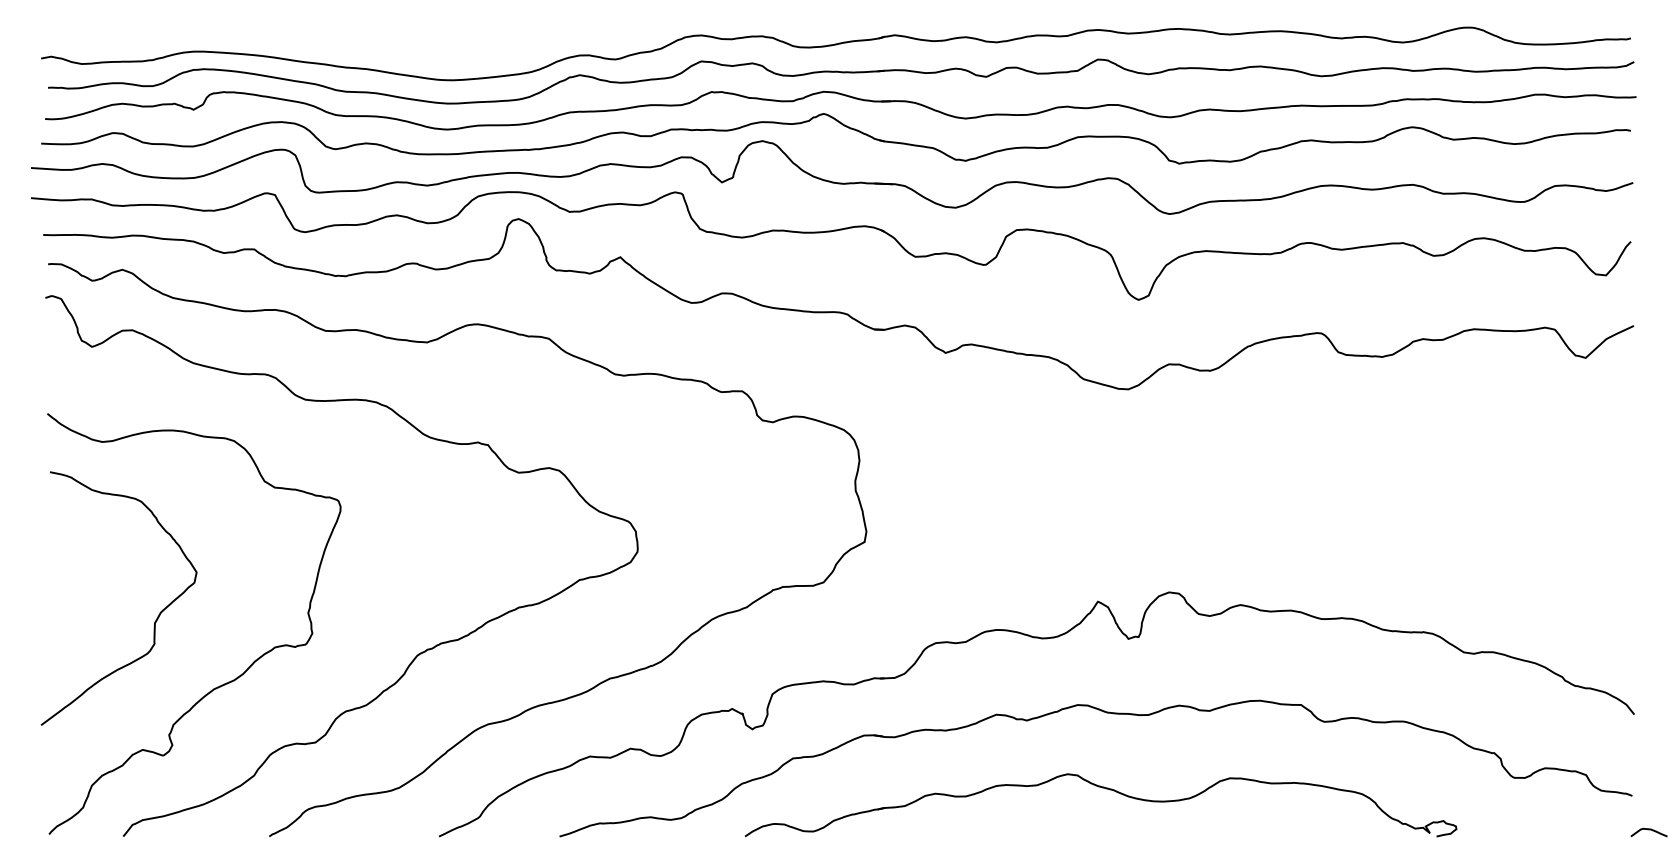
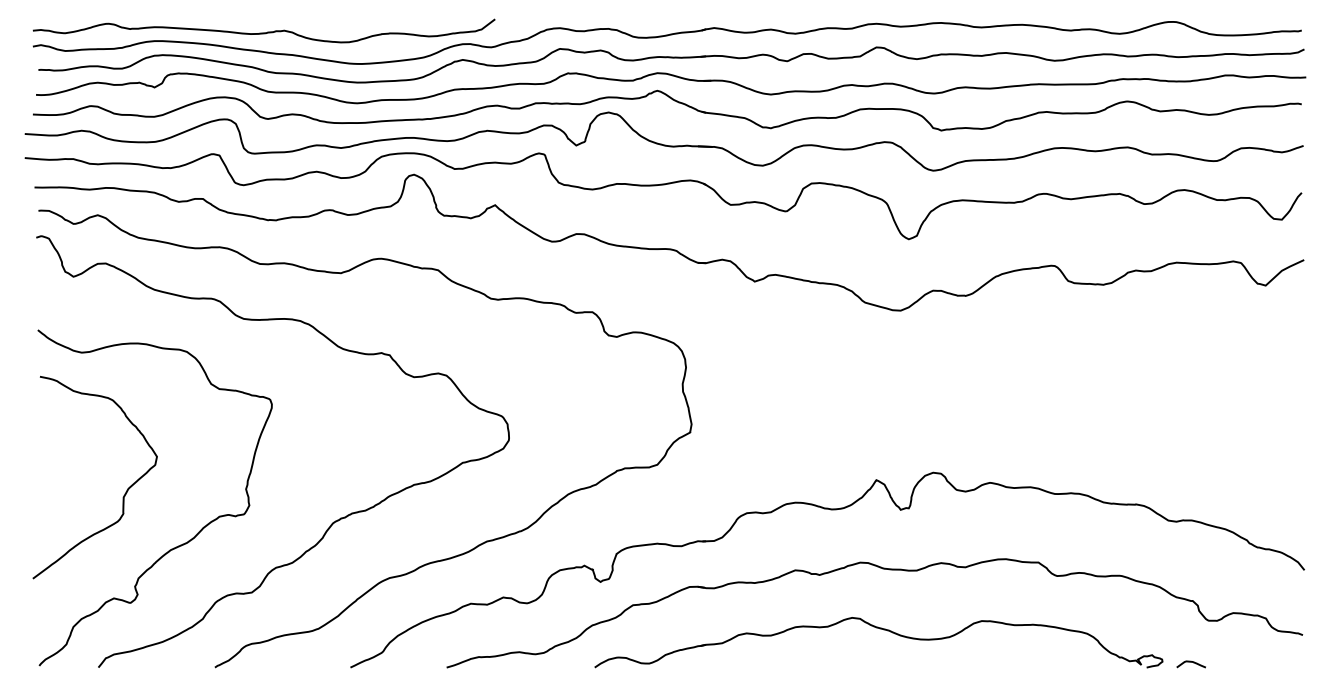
curve: (330, 40) -> (263, 32), added
curve: (1648, 830) -> (1190, 662), moved

